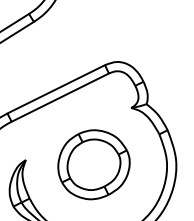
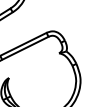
part: (94, 165) -> (41, 80), removed

